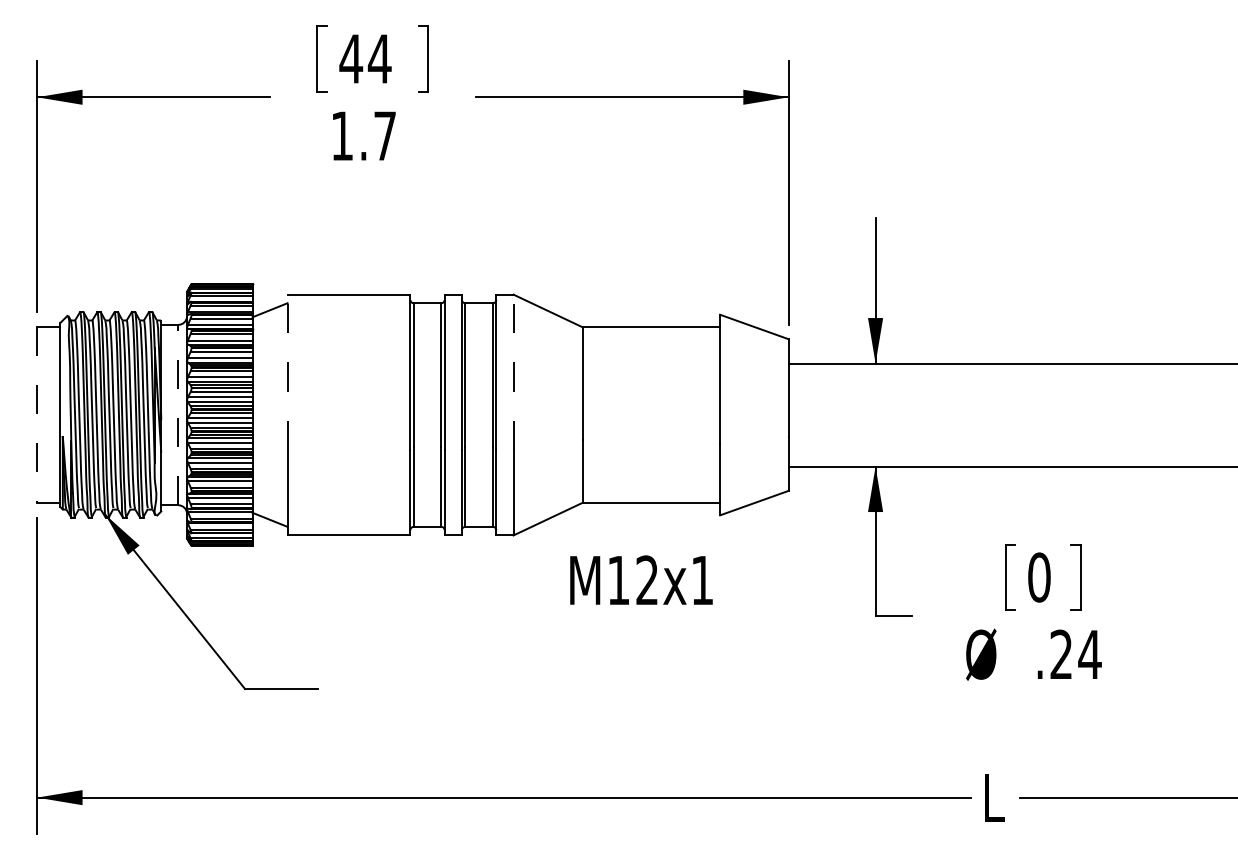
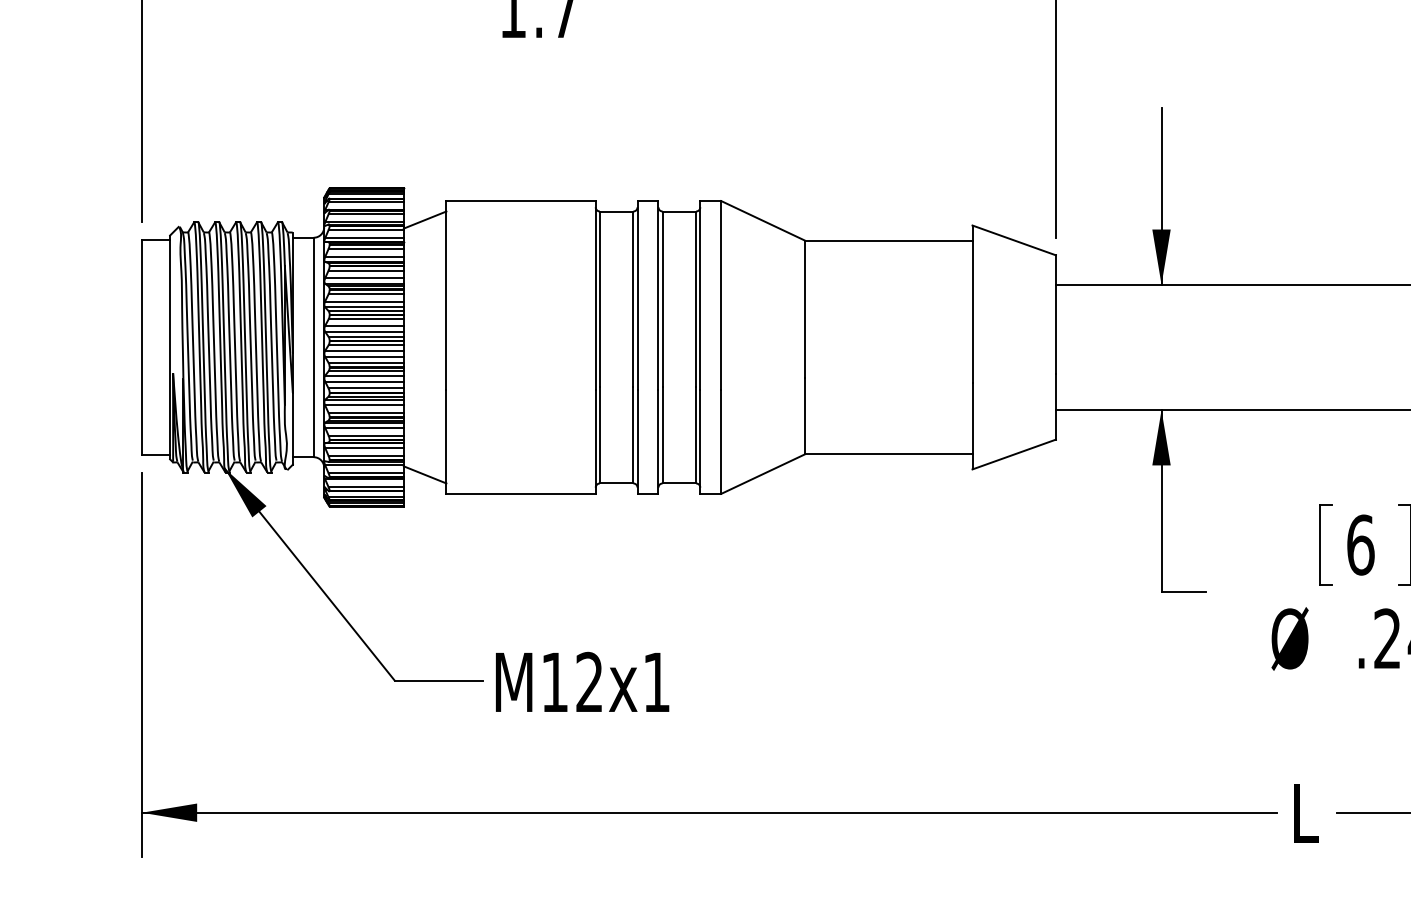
line: (287, 372) -> (446, 295), dashed -> solid
line: (513, 372) -> (721, 295), dashed -> solid
line: (178, 414) -> (313, 346), dashed -> solid
line: (37, 415) -> (142, 348), dashed -> solid
text: (1039, 577) -> (1360, 545), 0 -> 6
text: (641, 579) -> (582, 681), moved

